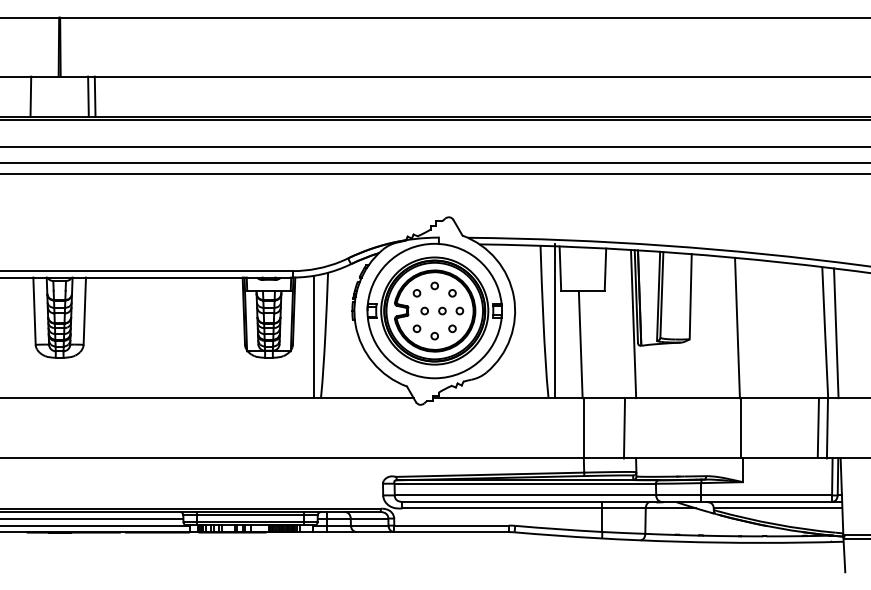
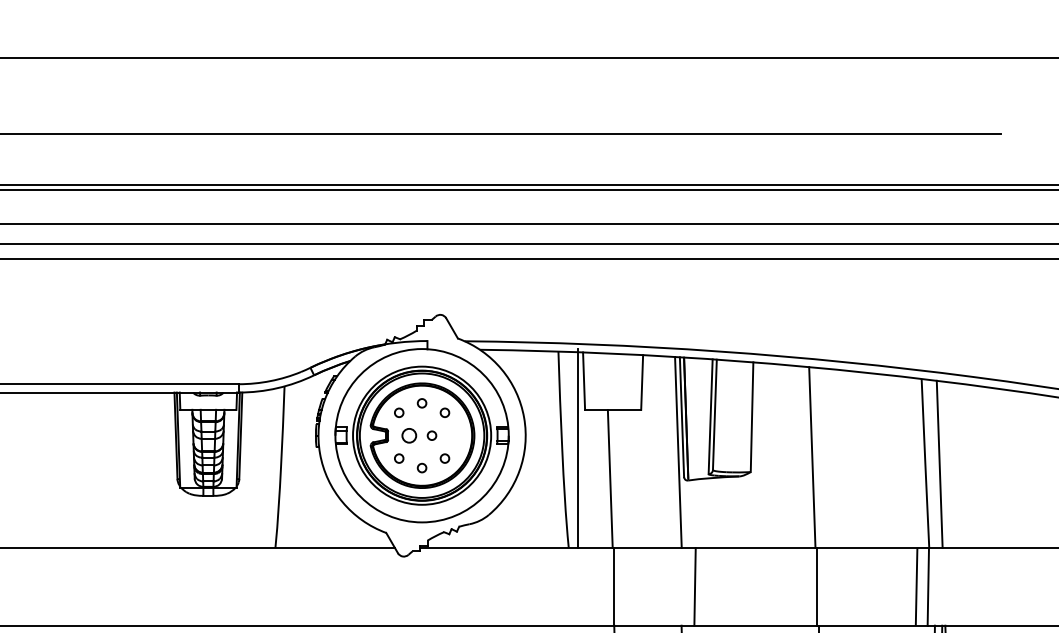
circle: (424, 310) -> (408, 434), size x1.6
circle: (459, 310) -> (453, 434), removed
line: (314, 336) -> (267, 468), removed
line: (624, 428) -> (695, 587), moved

